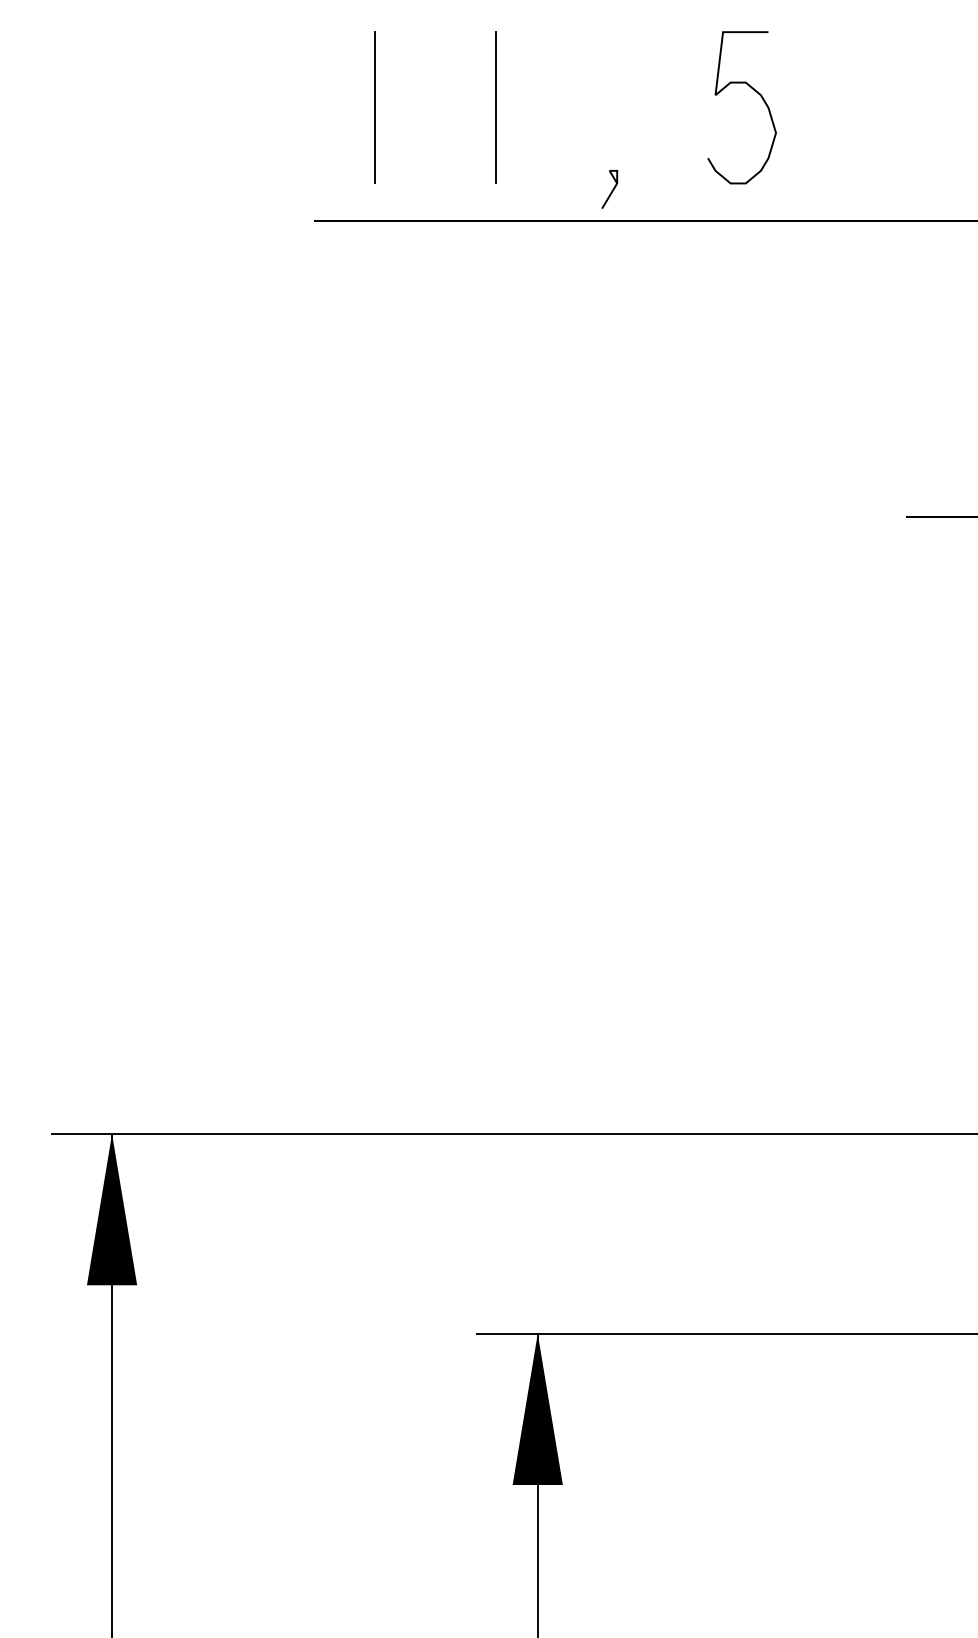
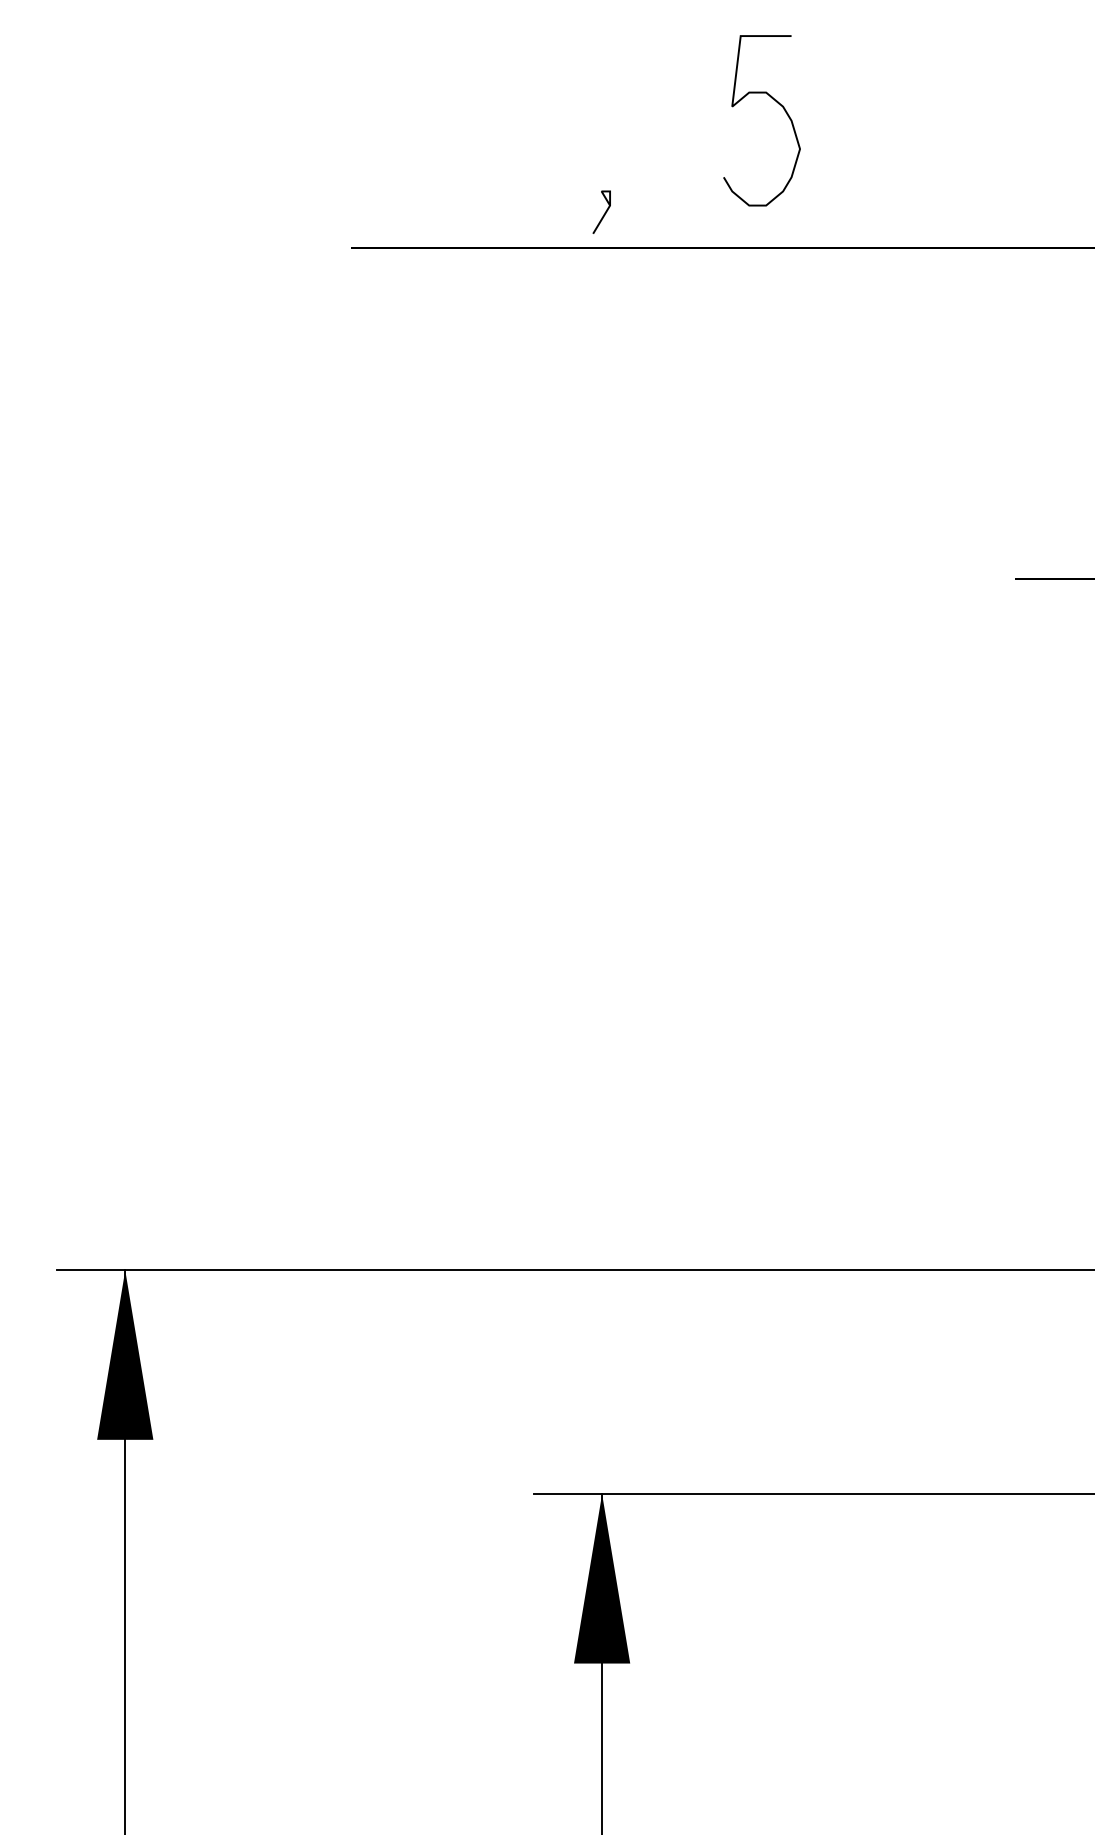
curve: (755, 92) -> (777, 103), moved
line: (374, 107) -> (419, 120), removed
line: (496, 107) -> (555, 120), removed
line: (612, 189) -> (604, 212), moved

